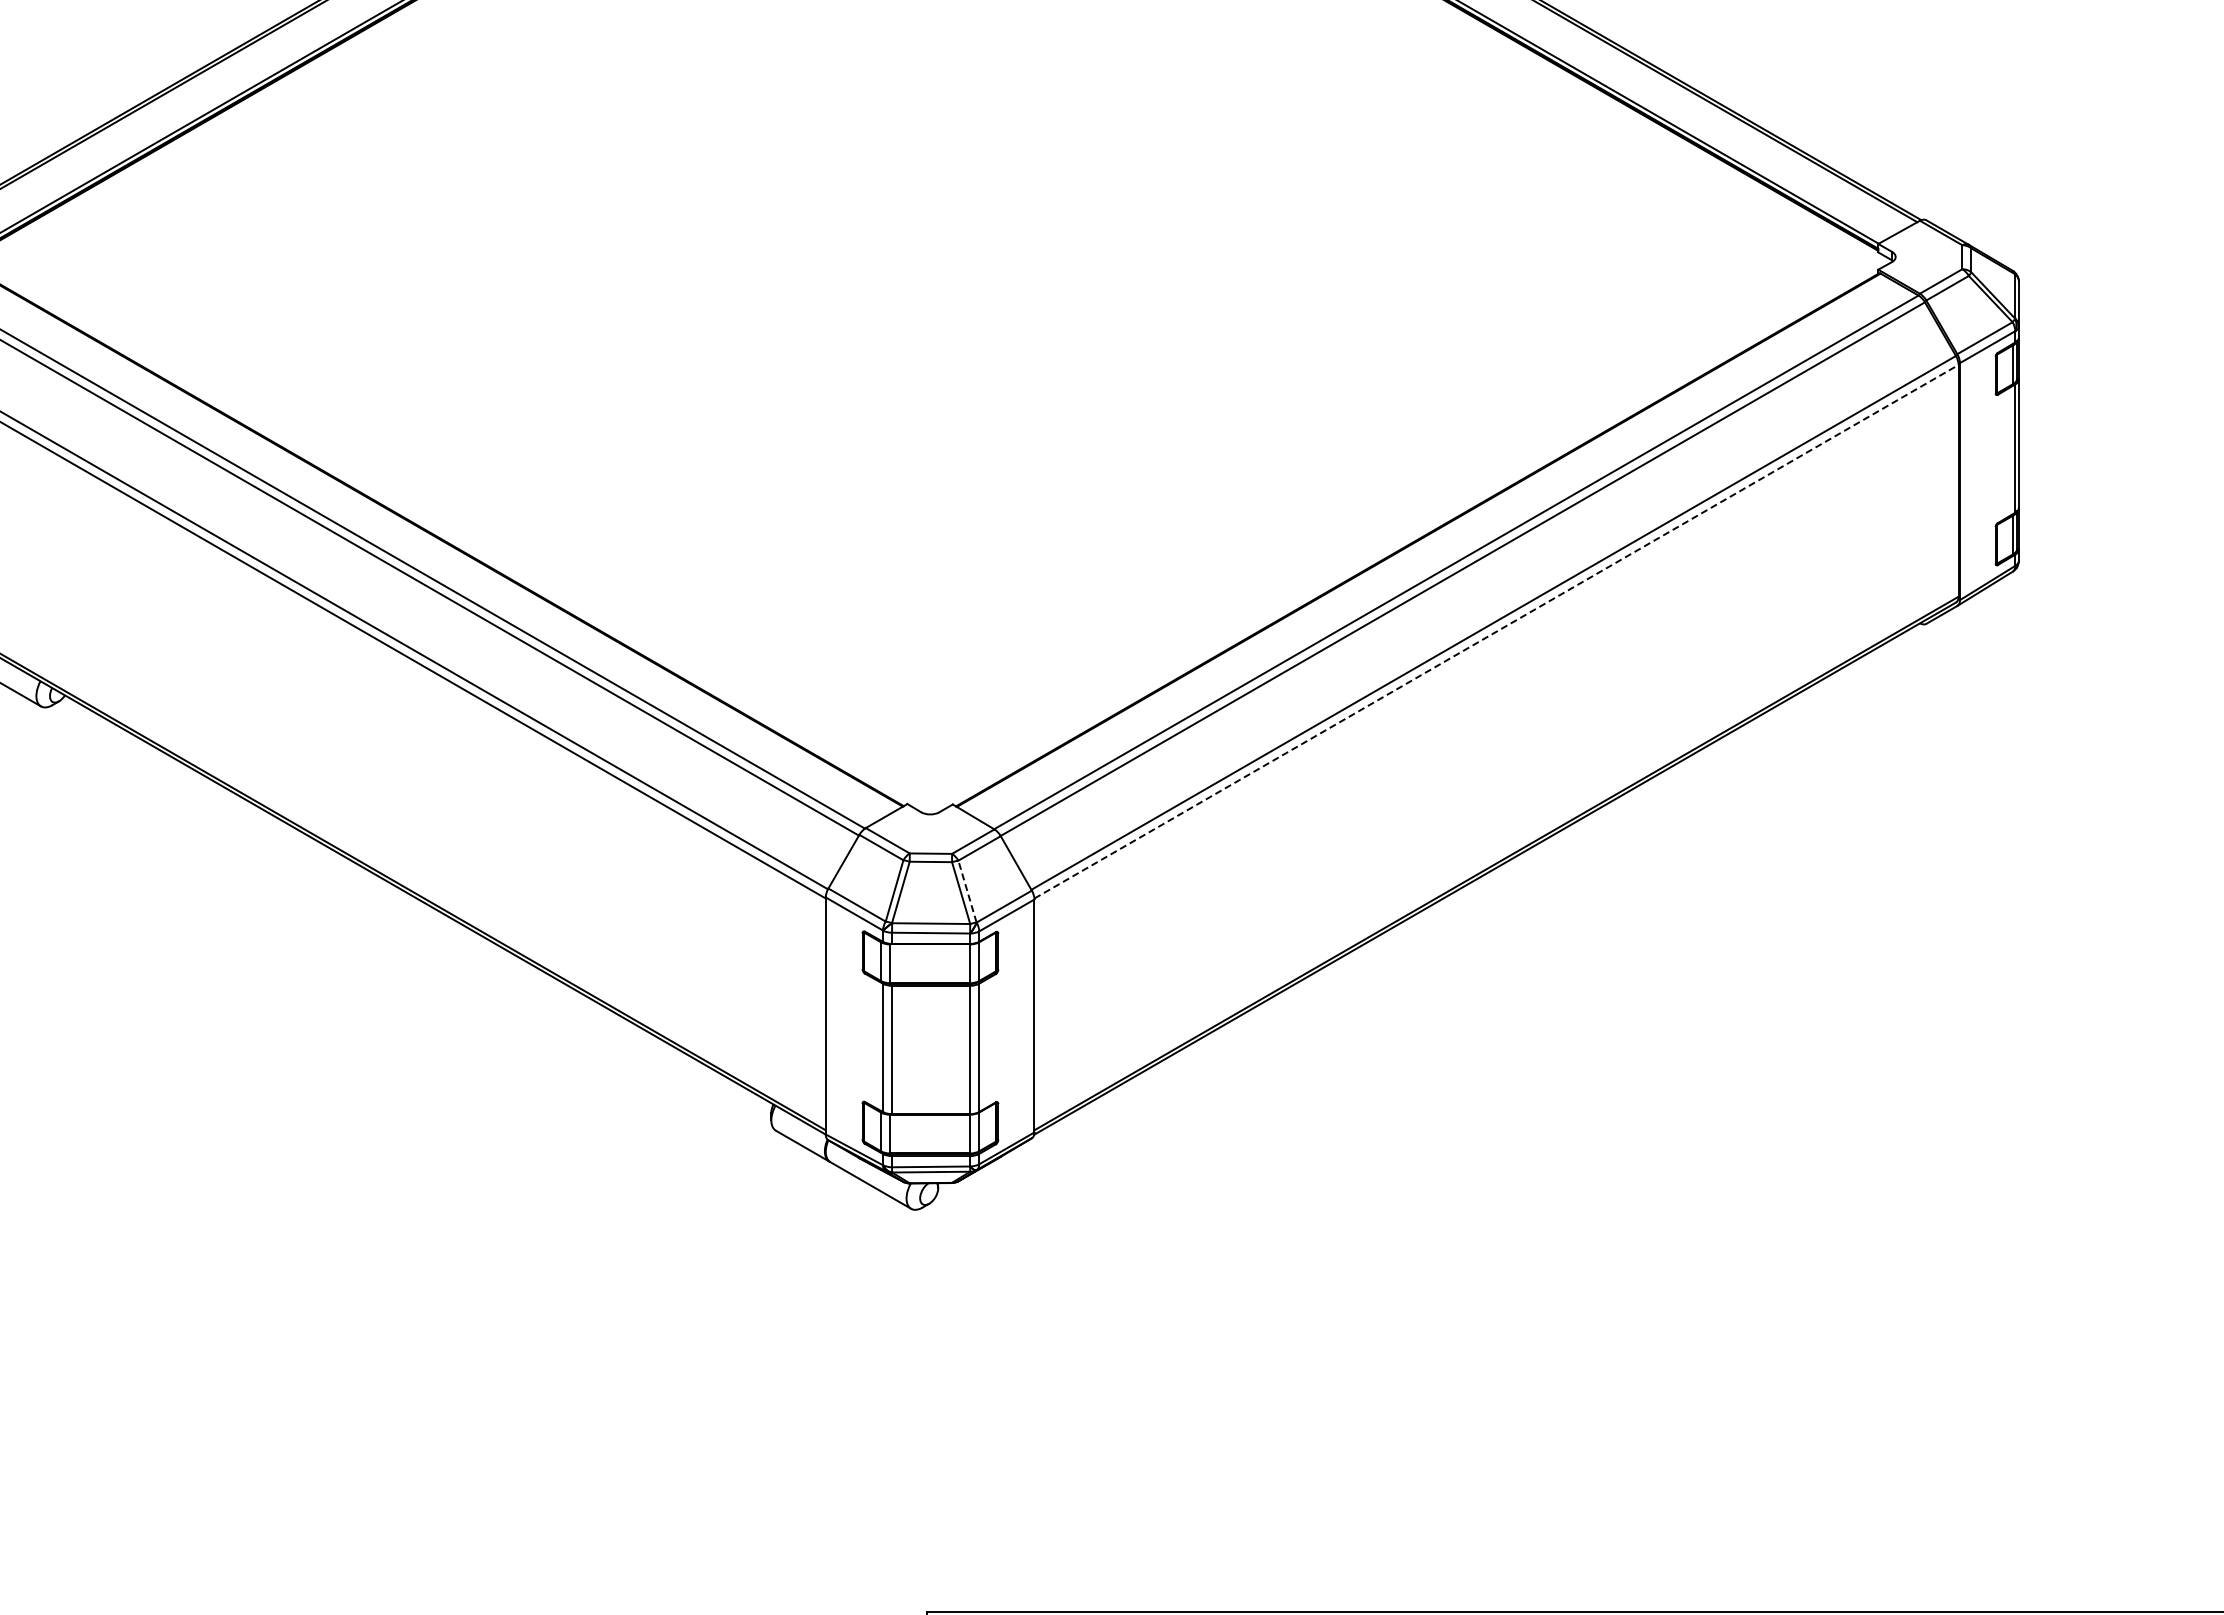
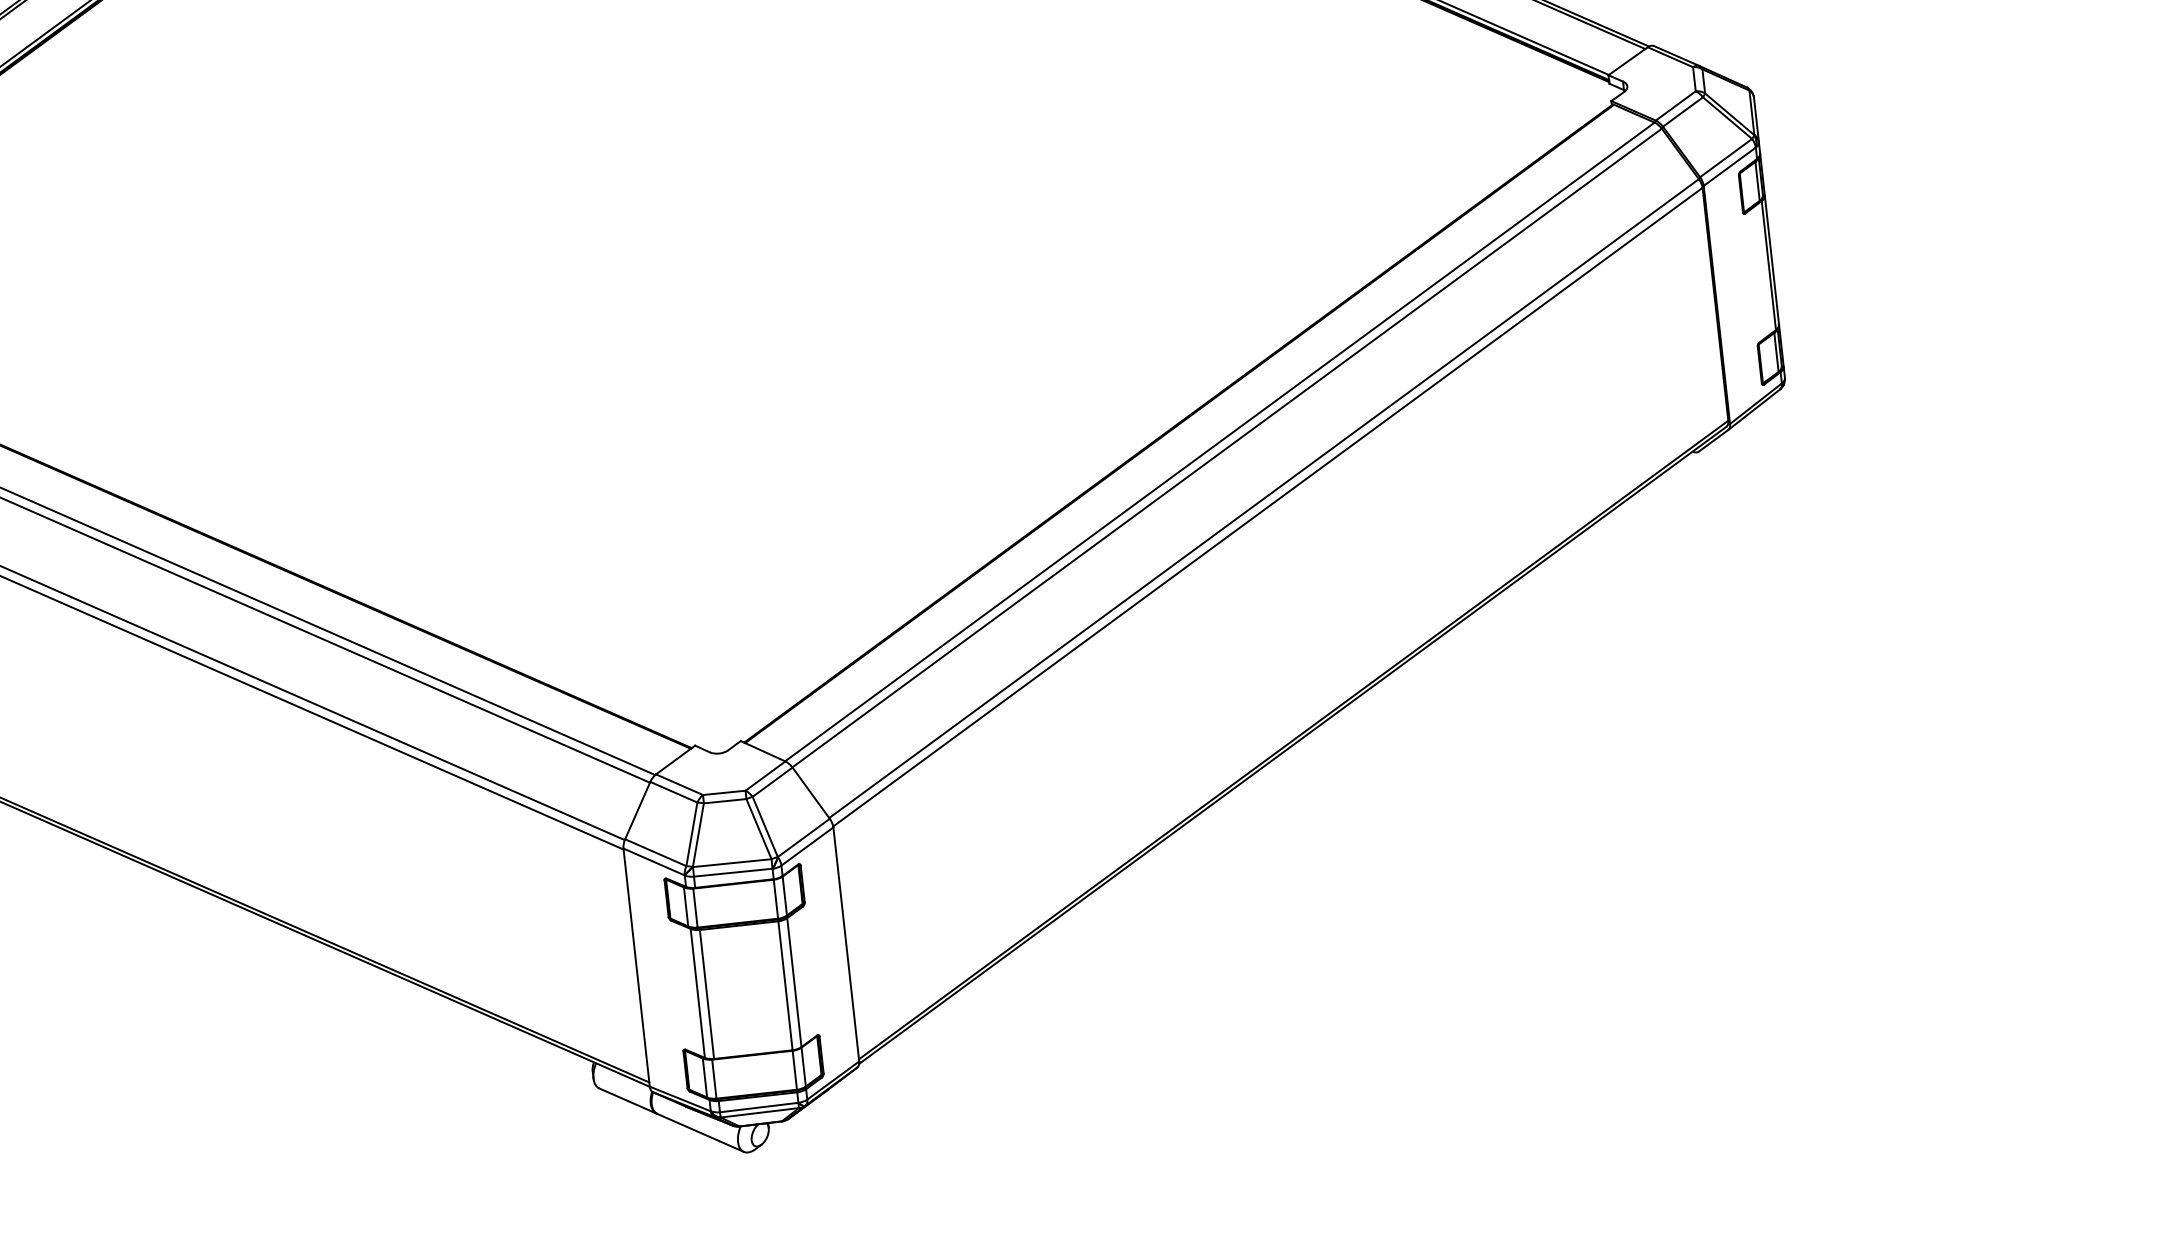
line: (1496, 631) -> (1267, 506), dashed -> solid
line: (967, 891) -> (765, 826), dashed -> solid

